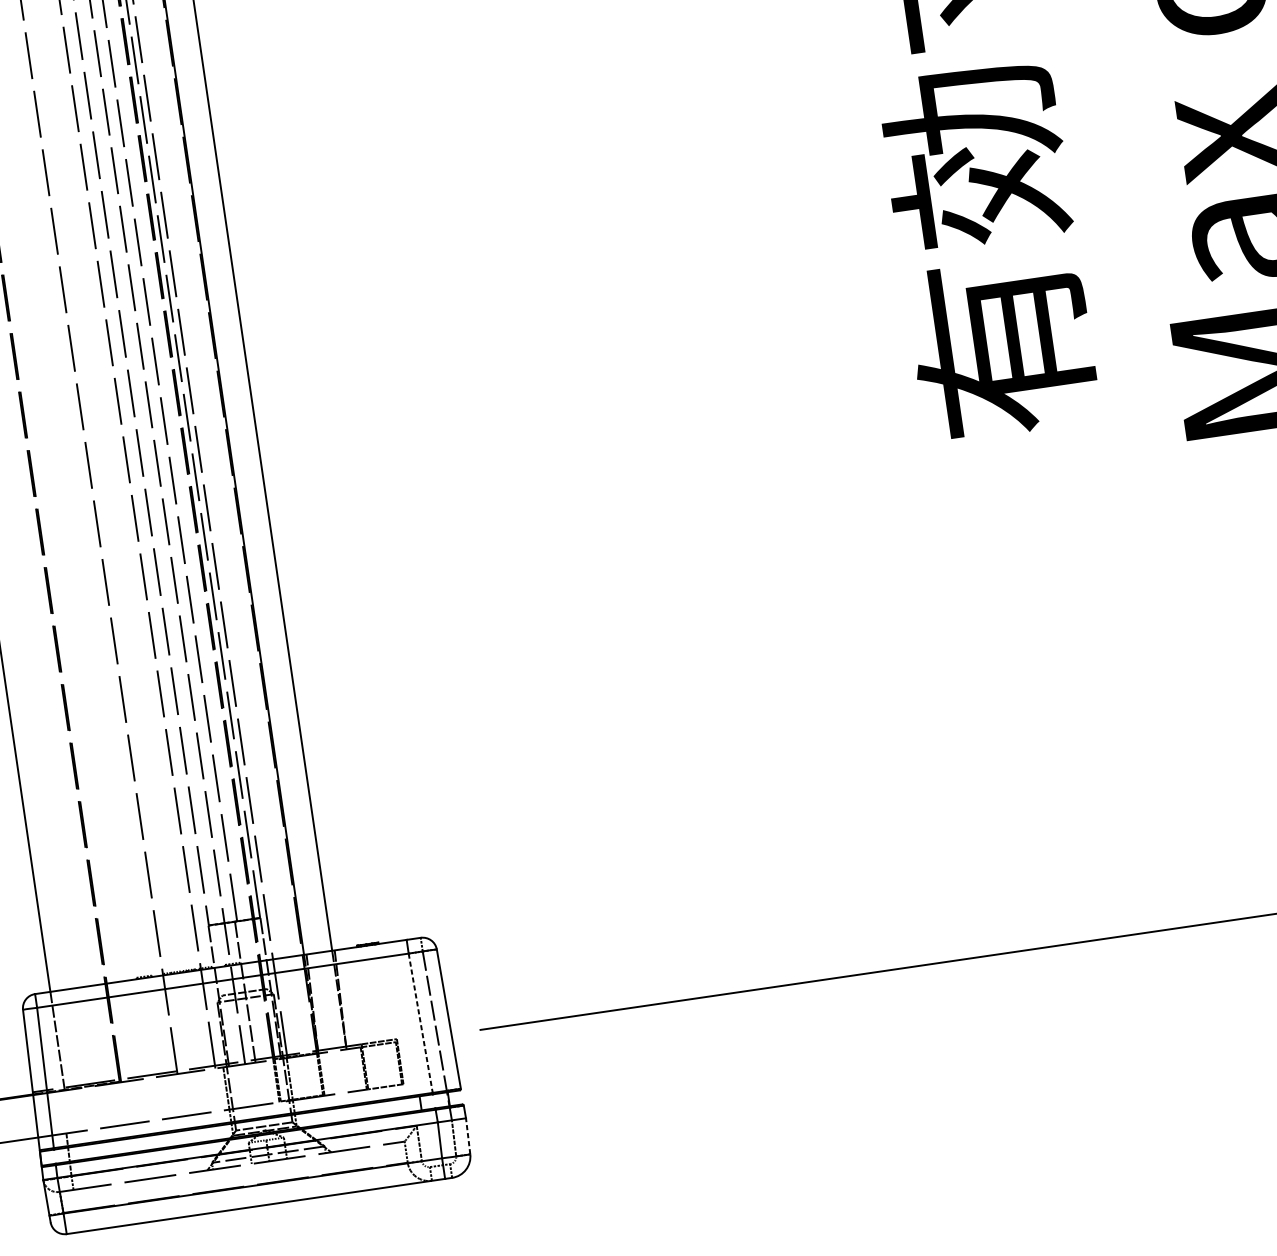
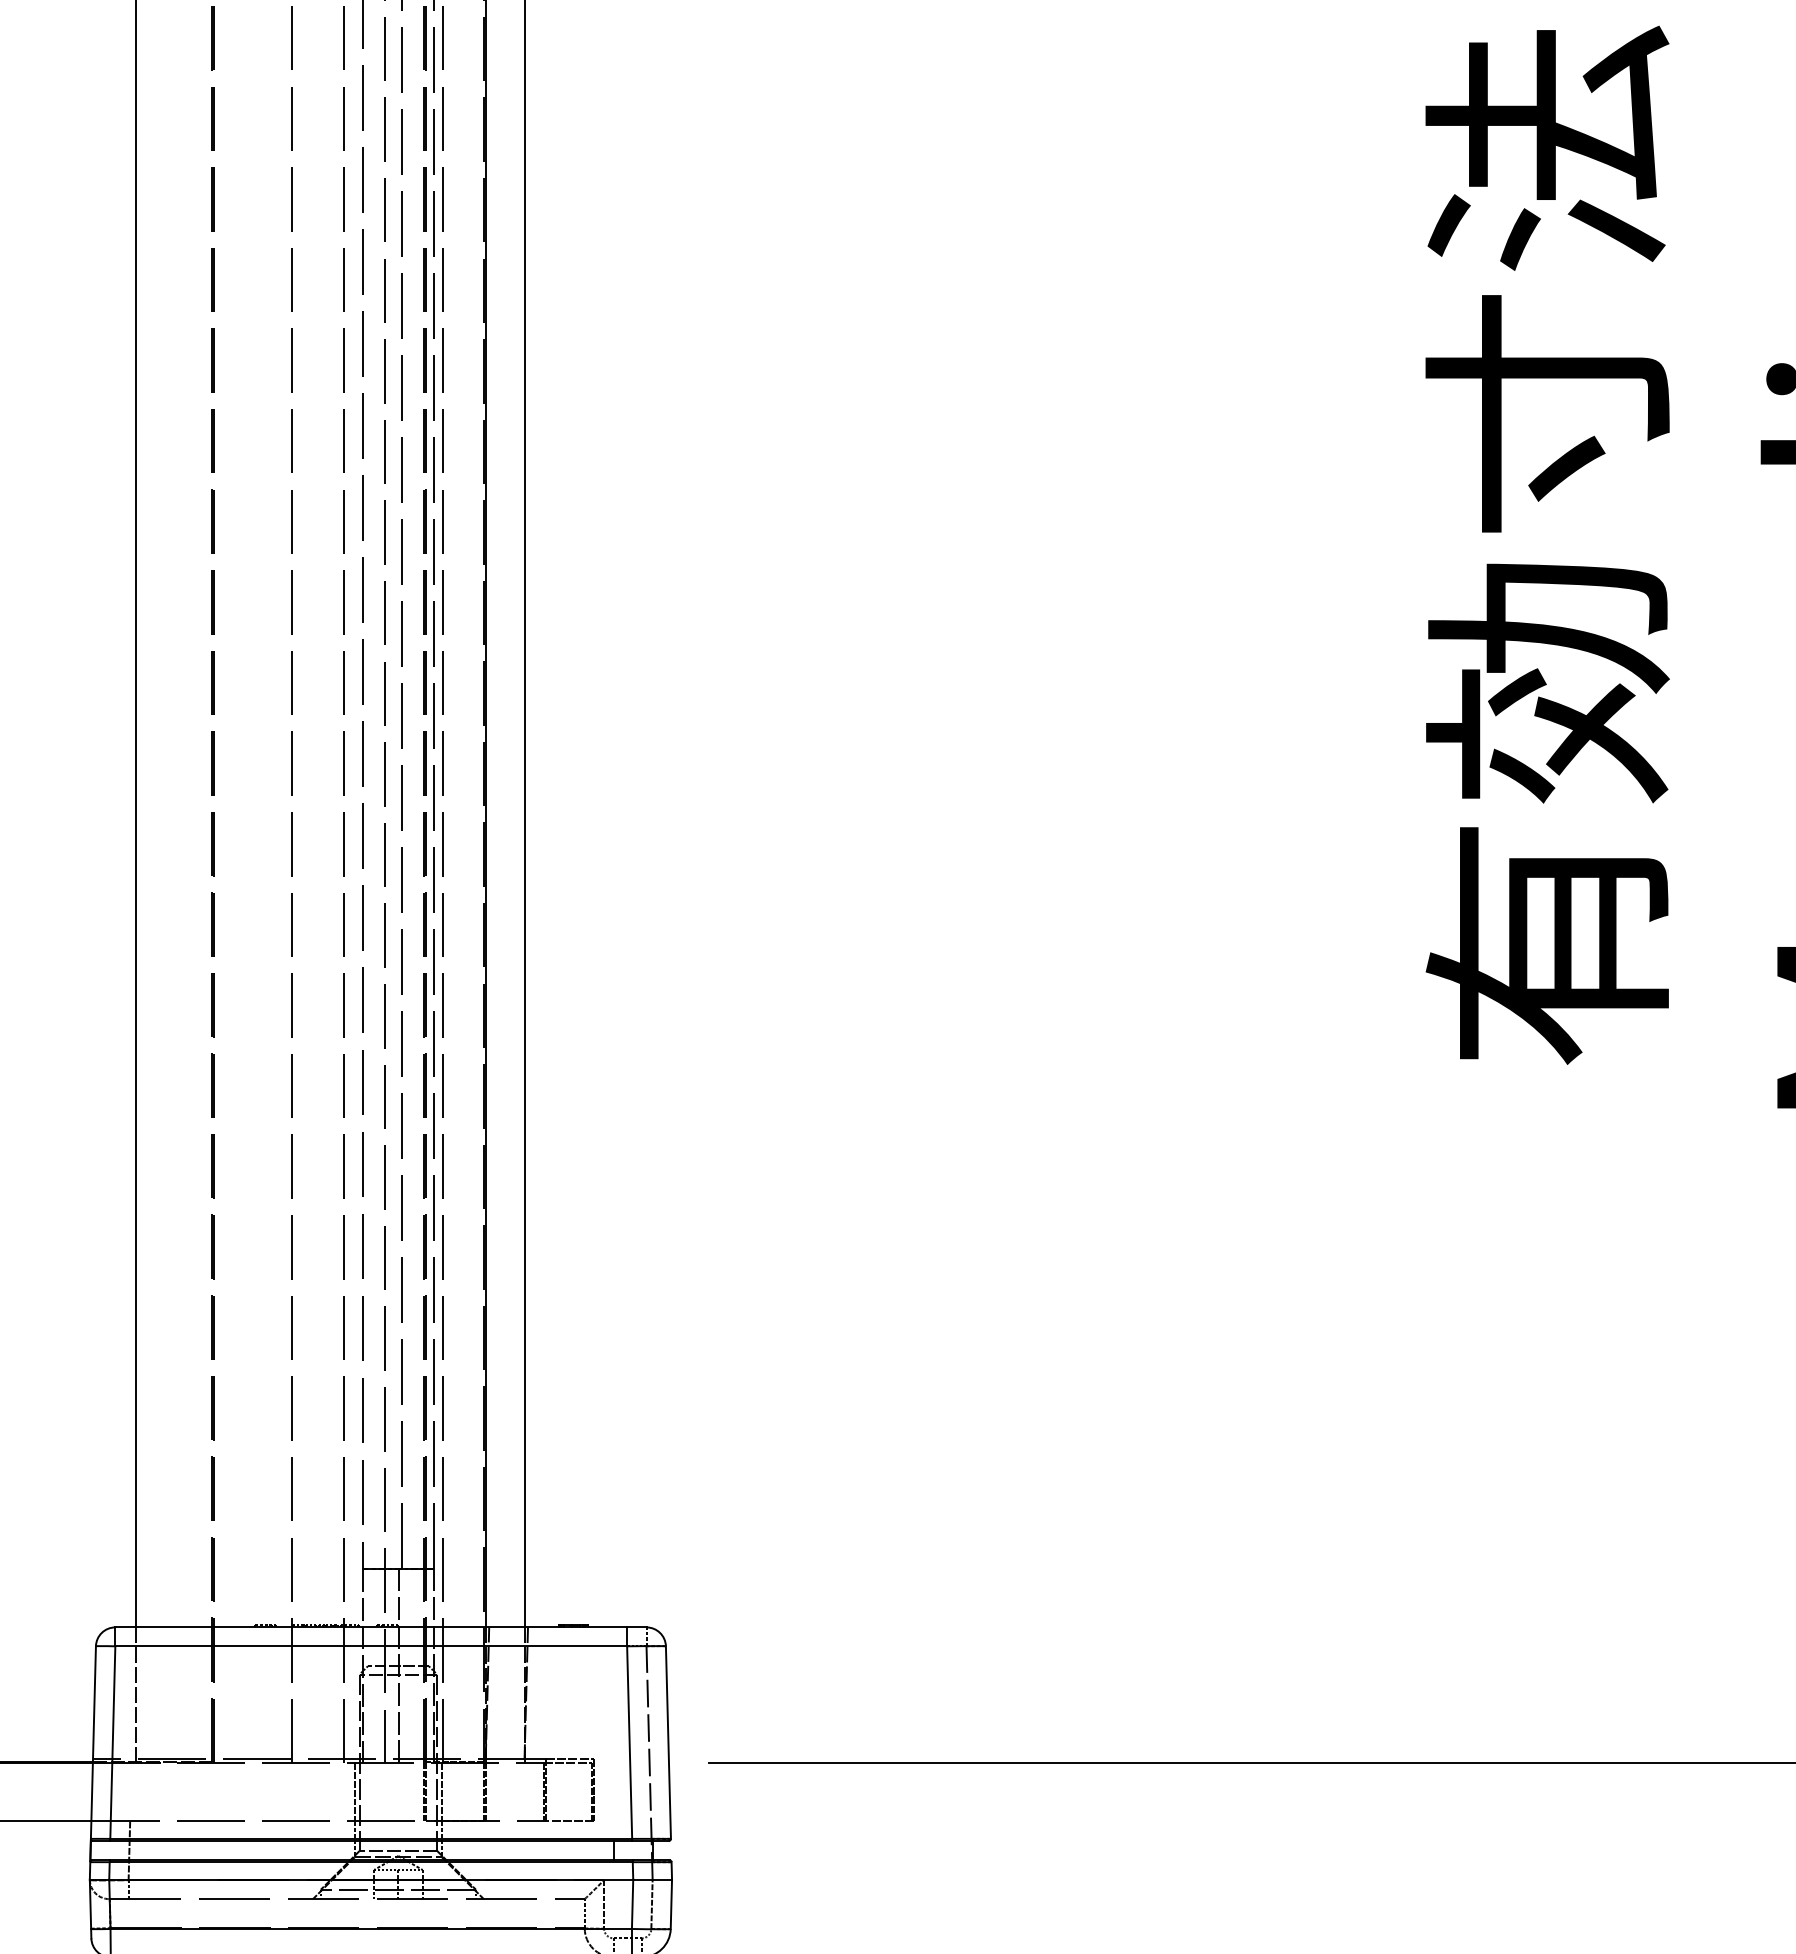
line: (420, 1023) -> (629, 1743), dashed -> solid
line: (468, 1136) -> (671, 1904), dashed -> solid

